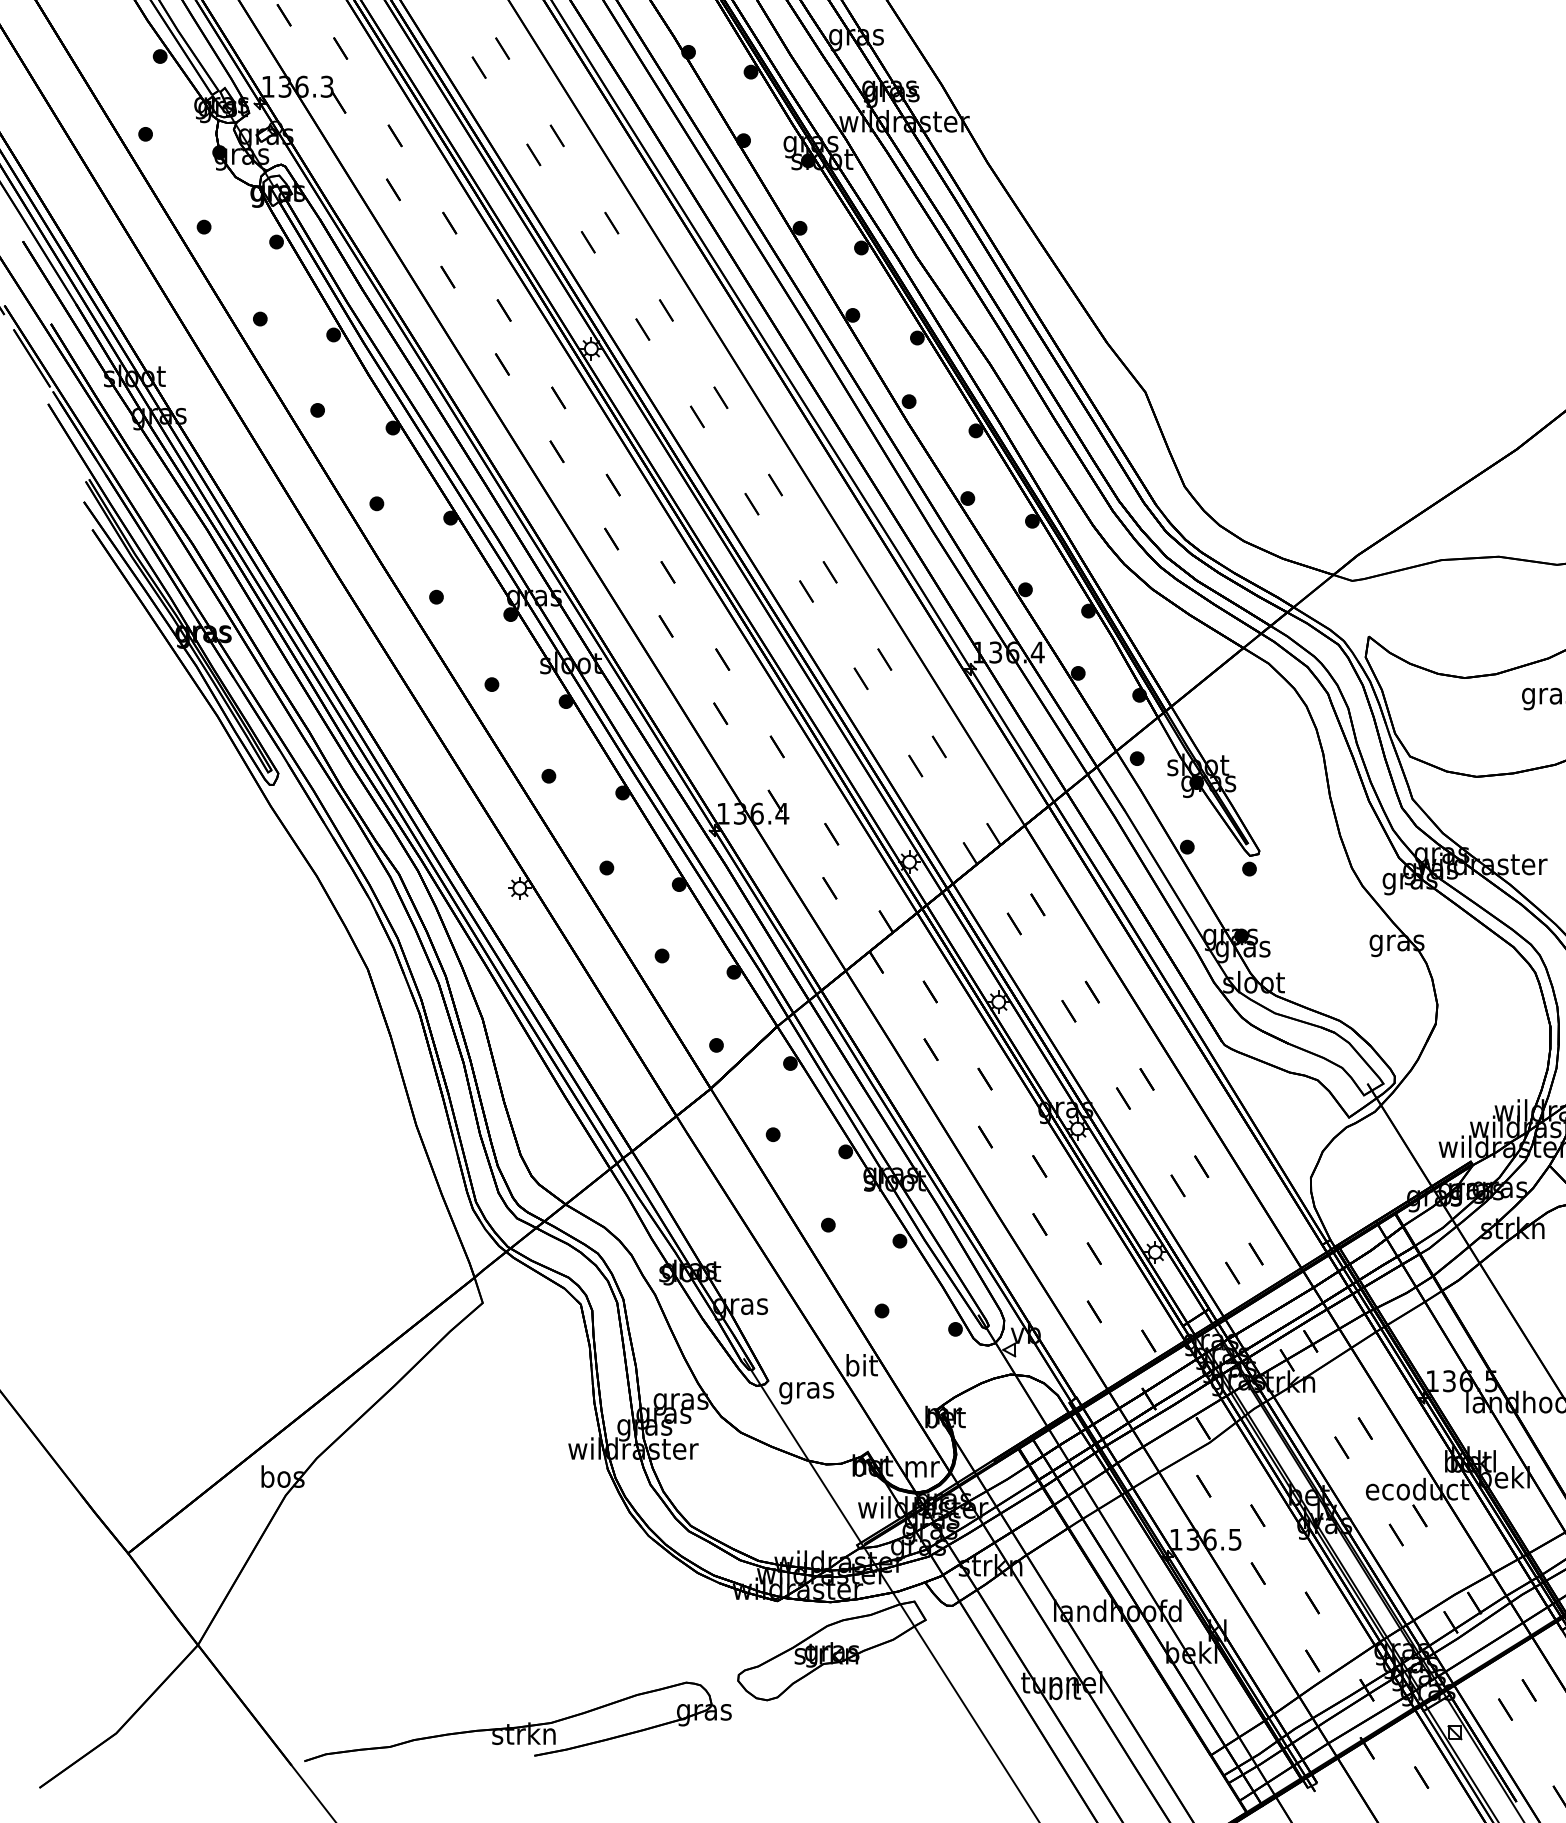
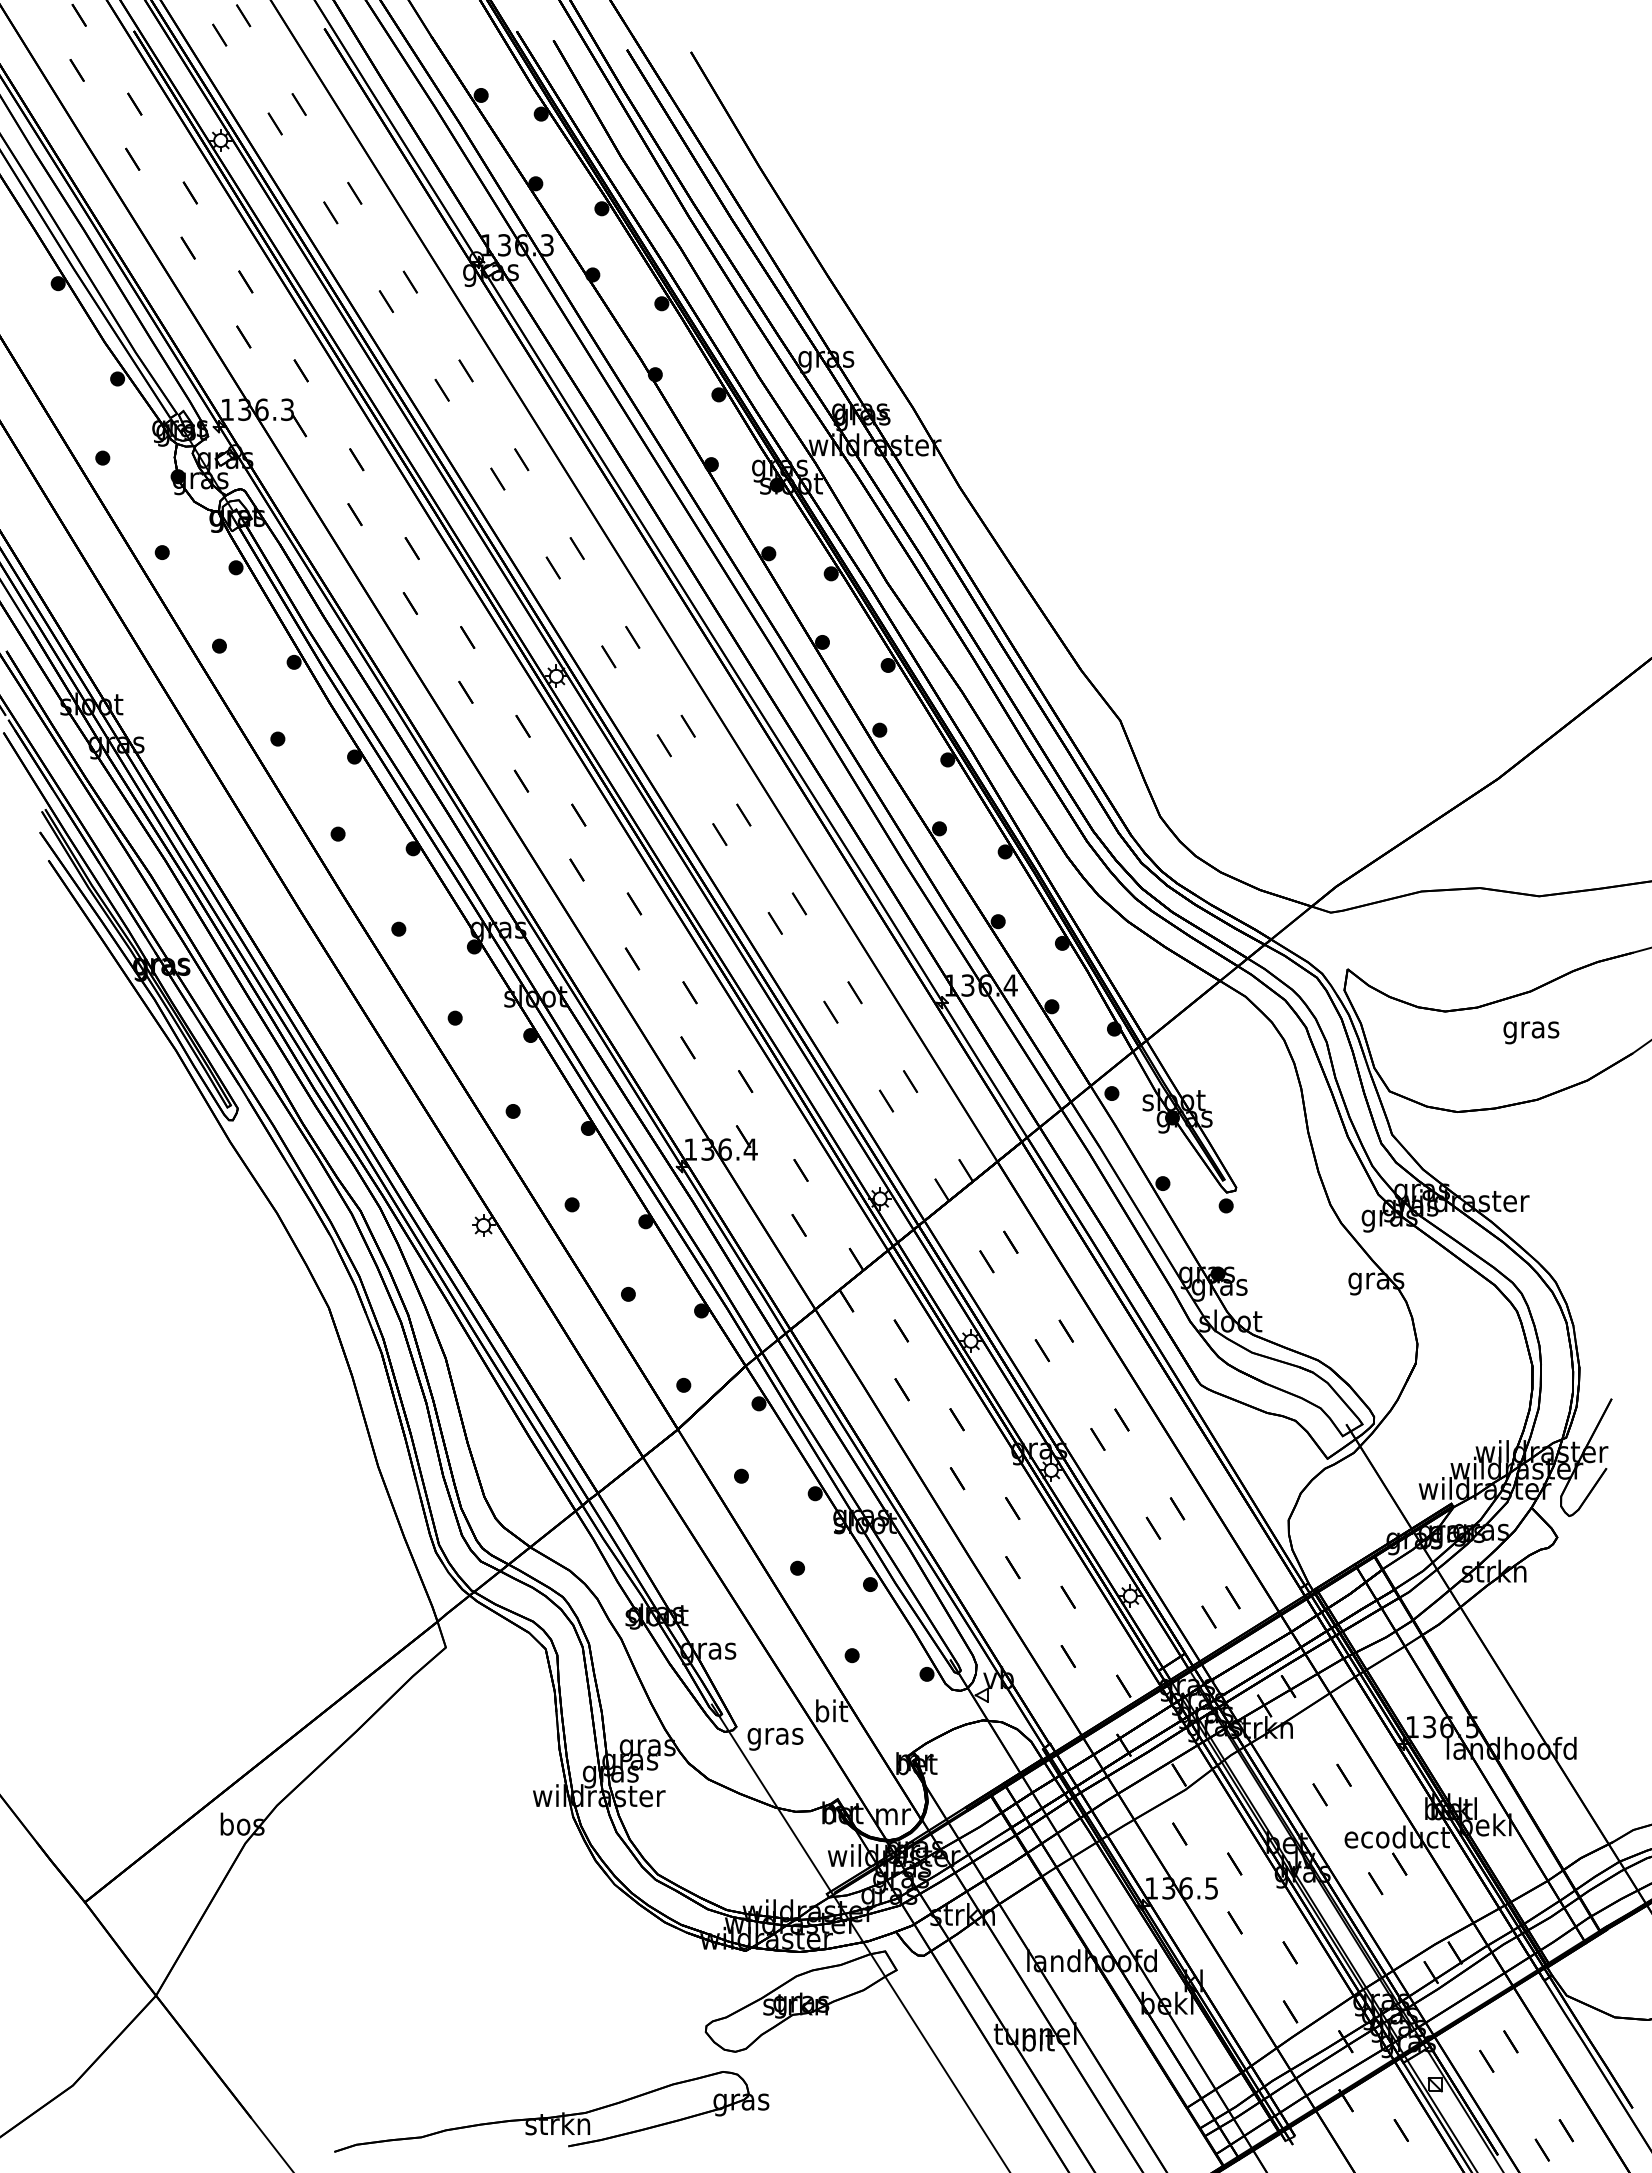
part: (517, 1721) -> (551, 2111), moved

